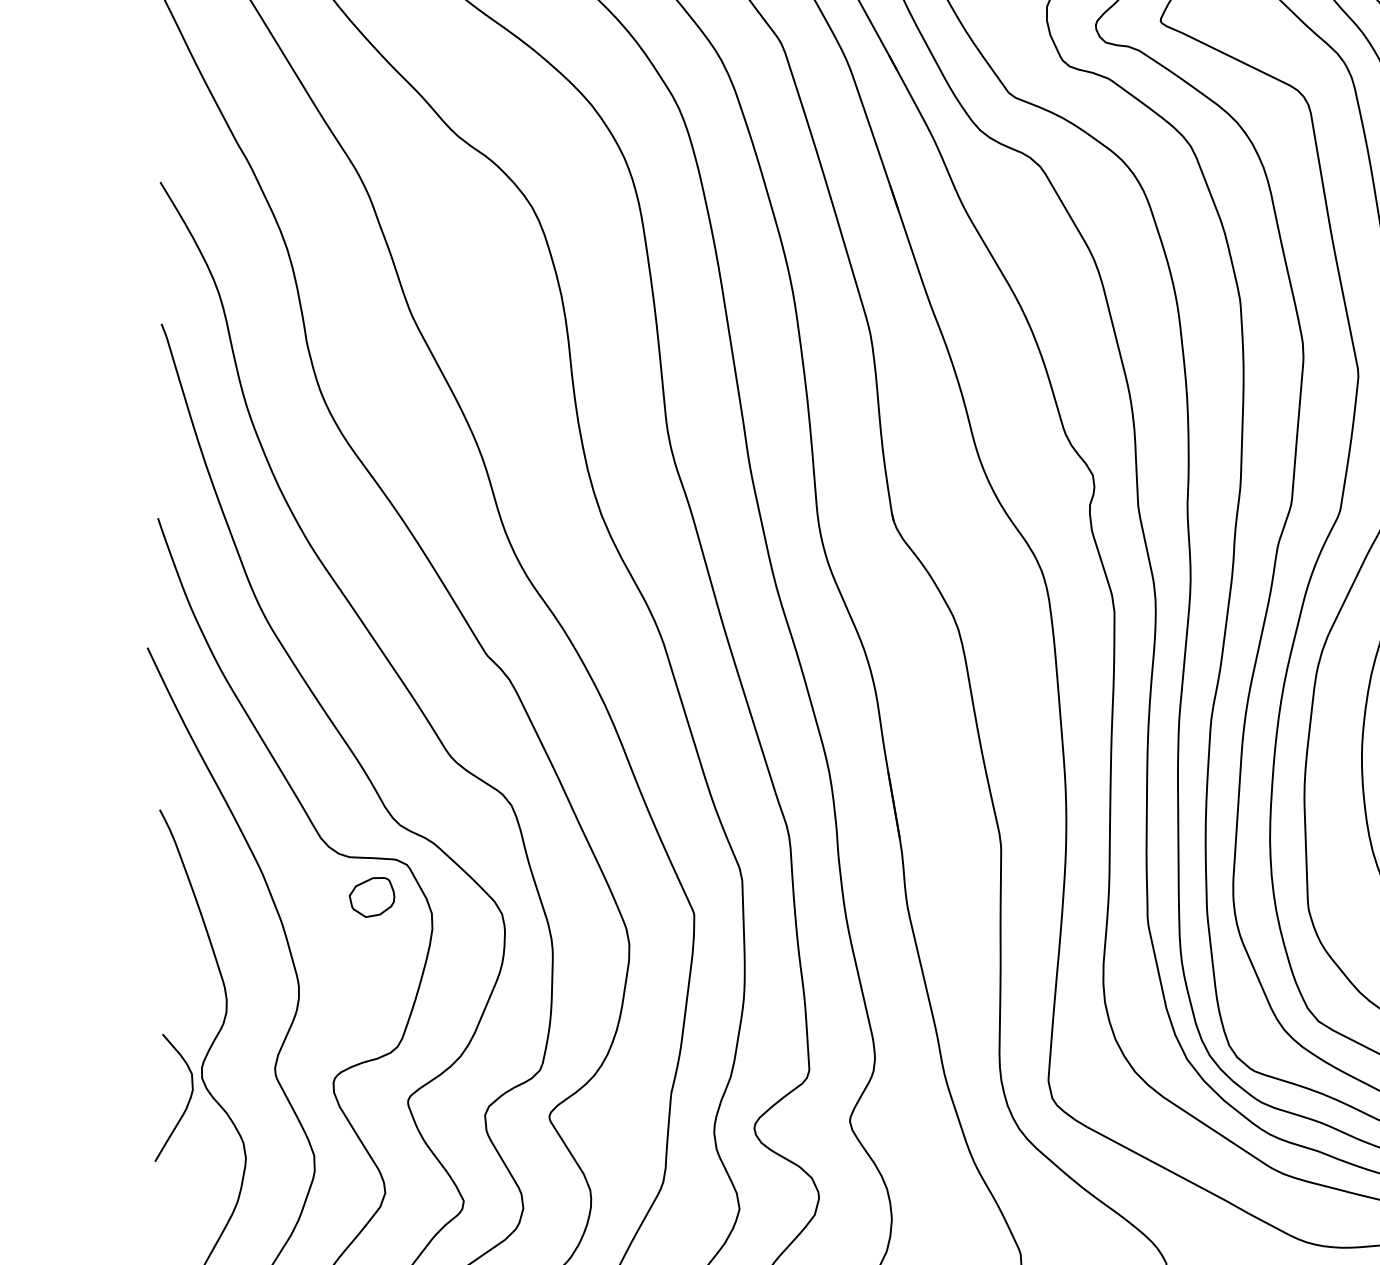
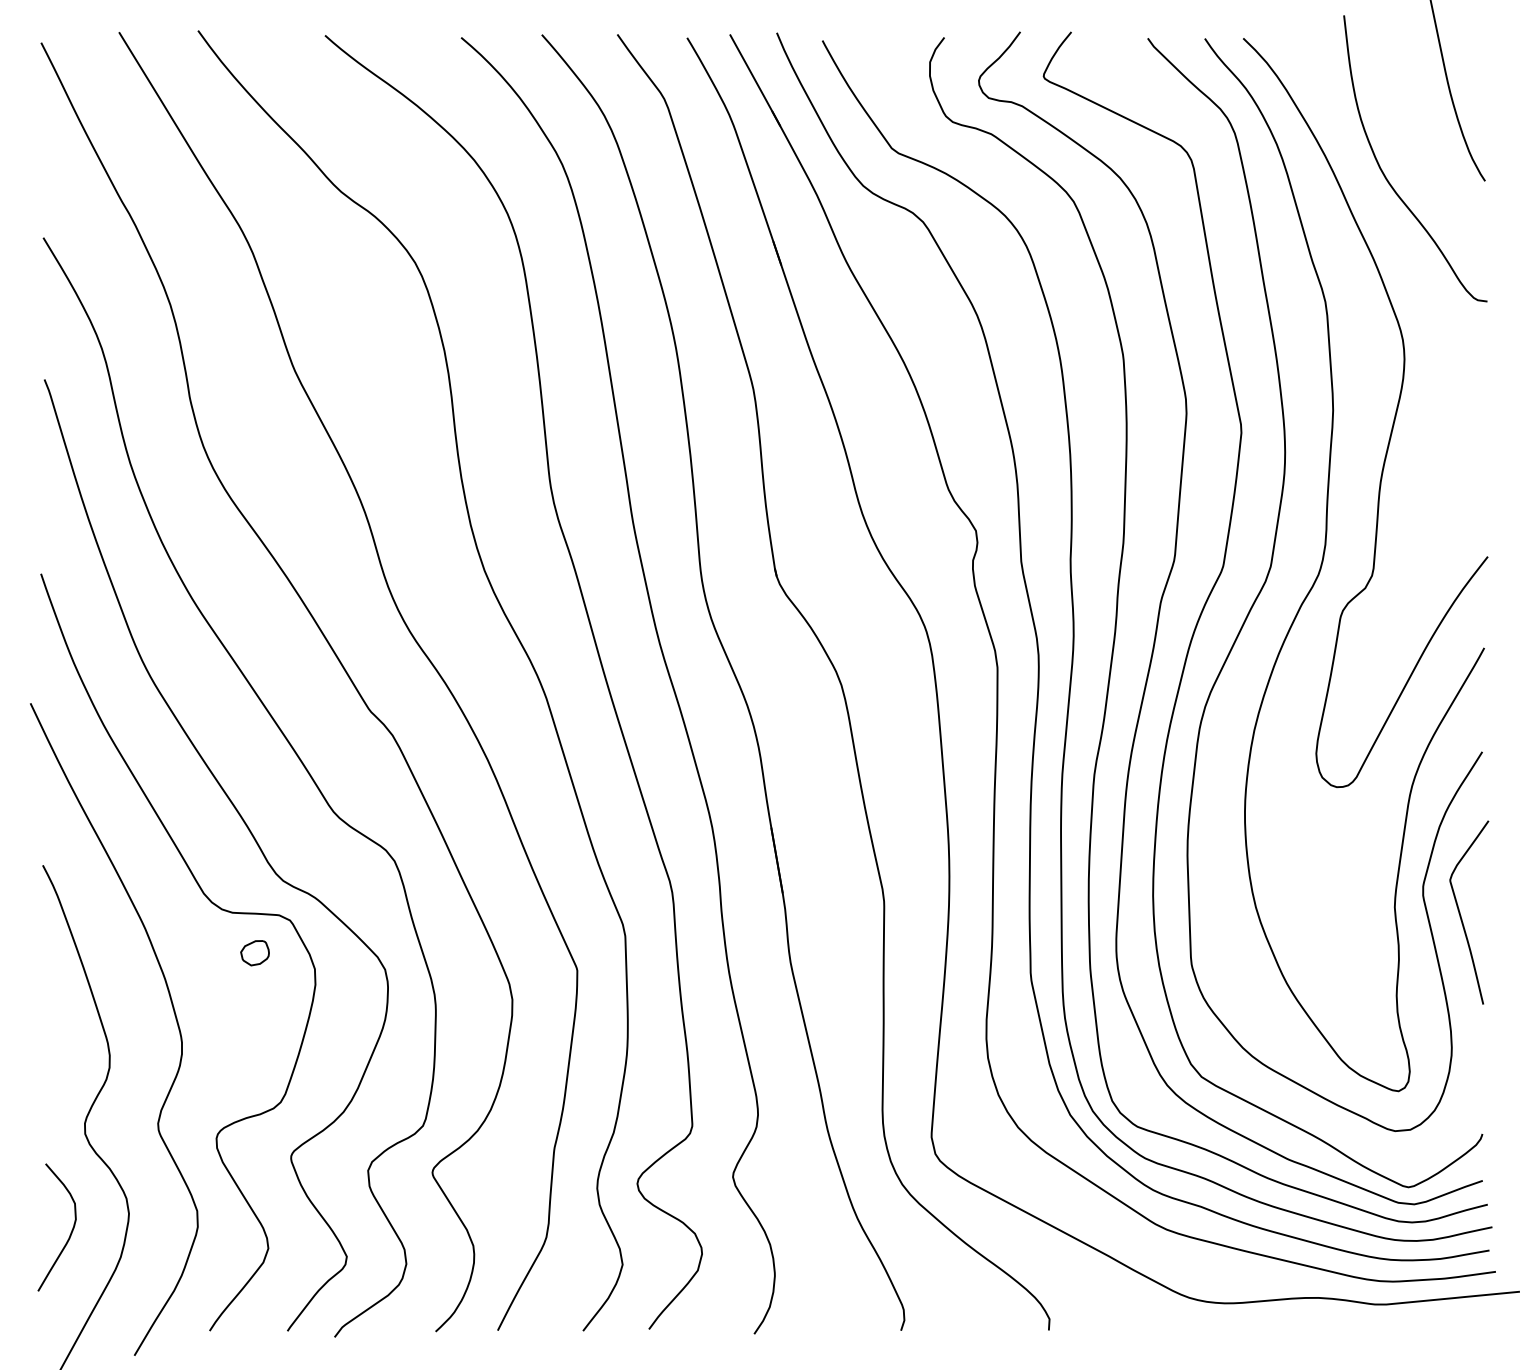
part: (371, 897) -> (254, 953), size x0.62
curve: (187, 1102) -> (70, 1232), moved

